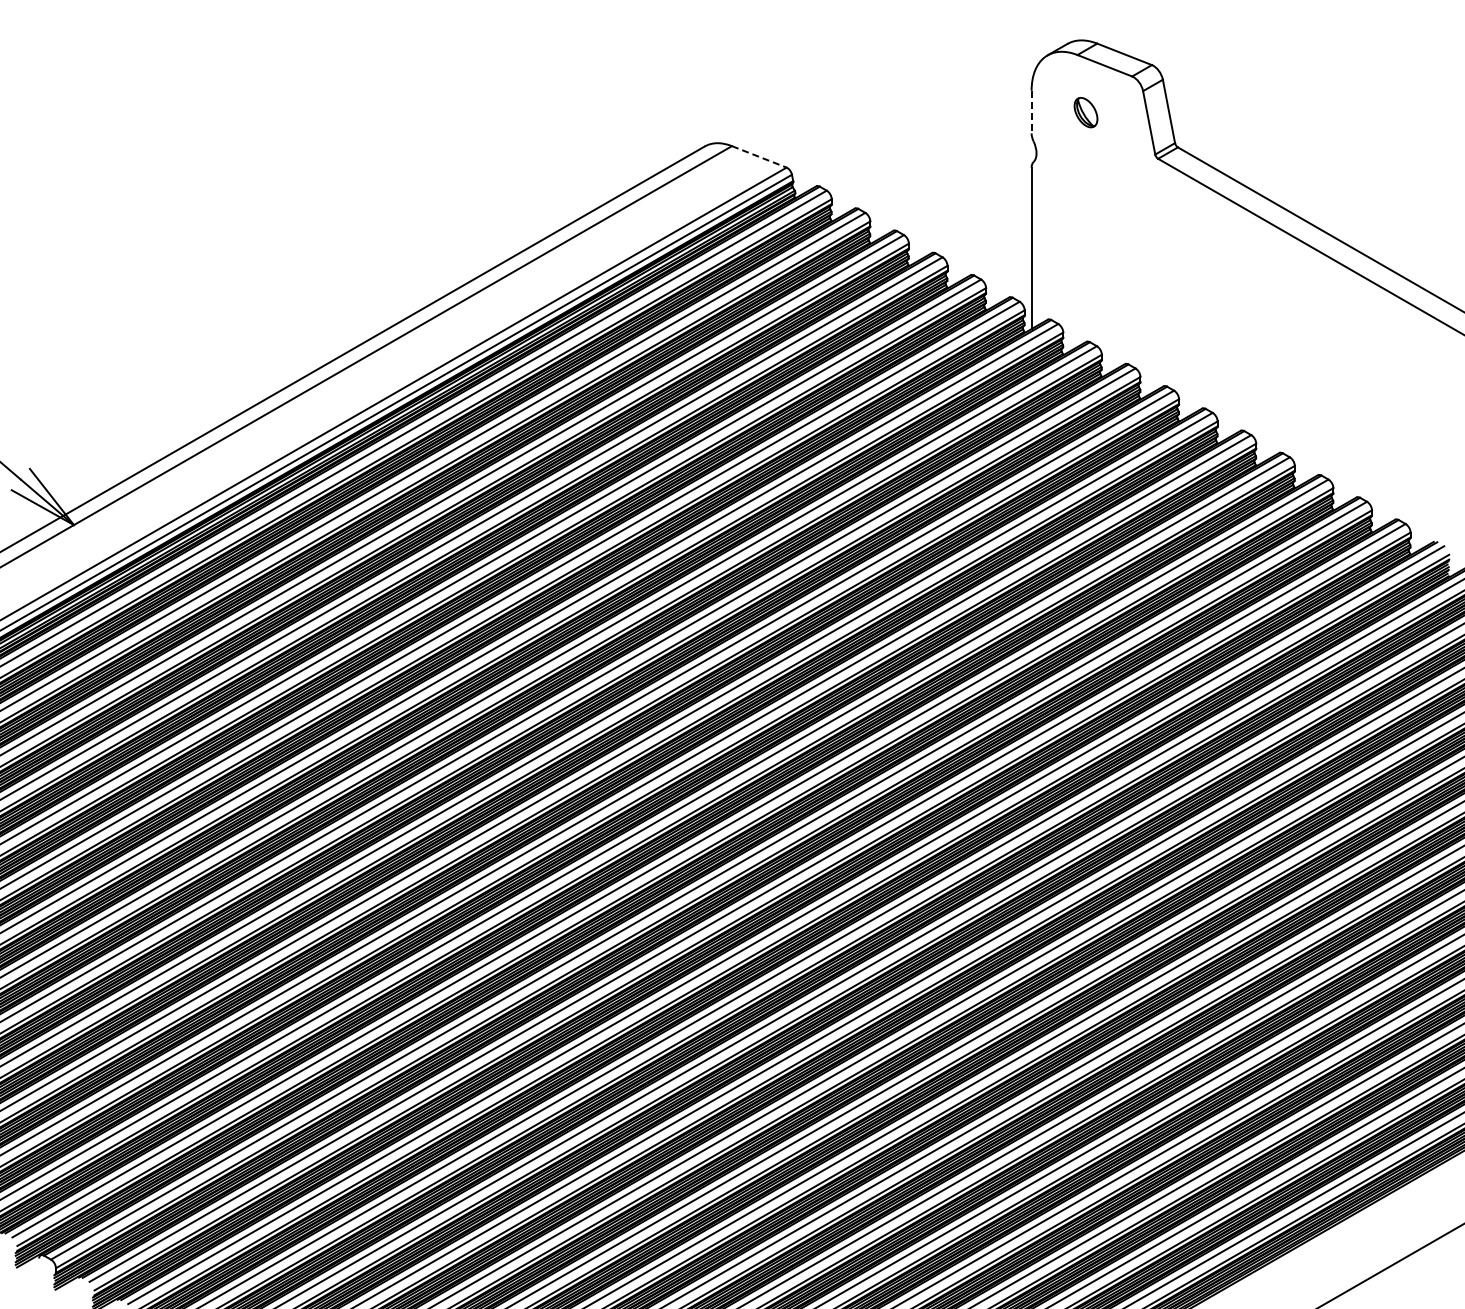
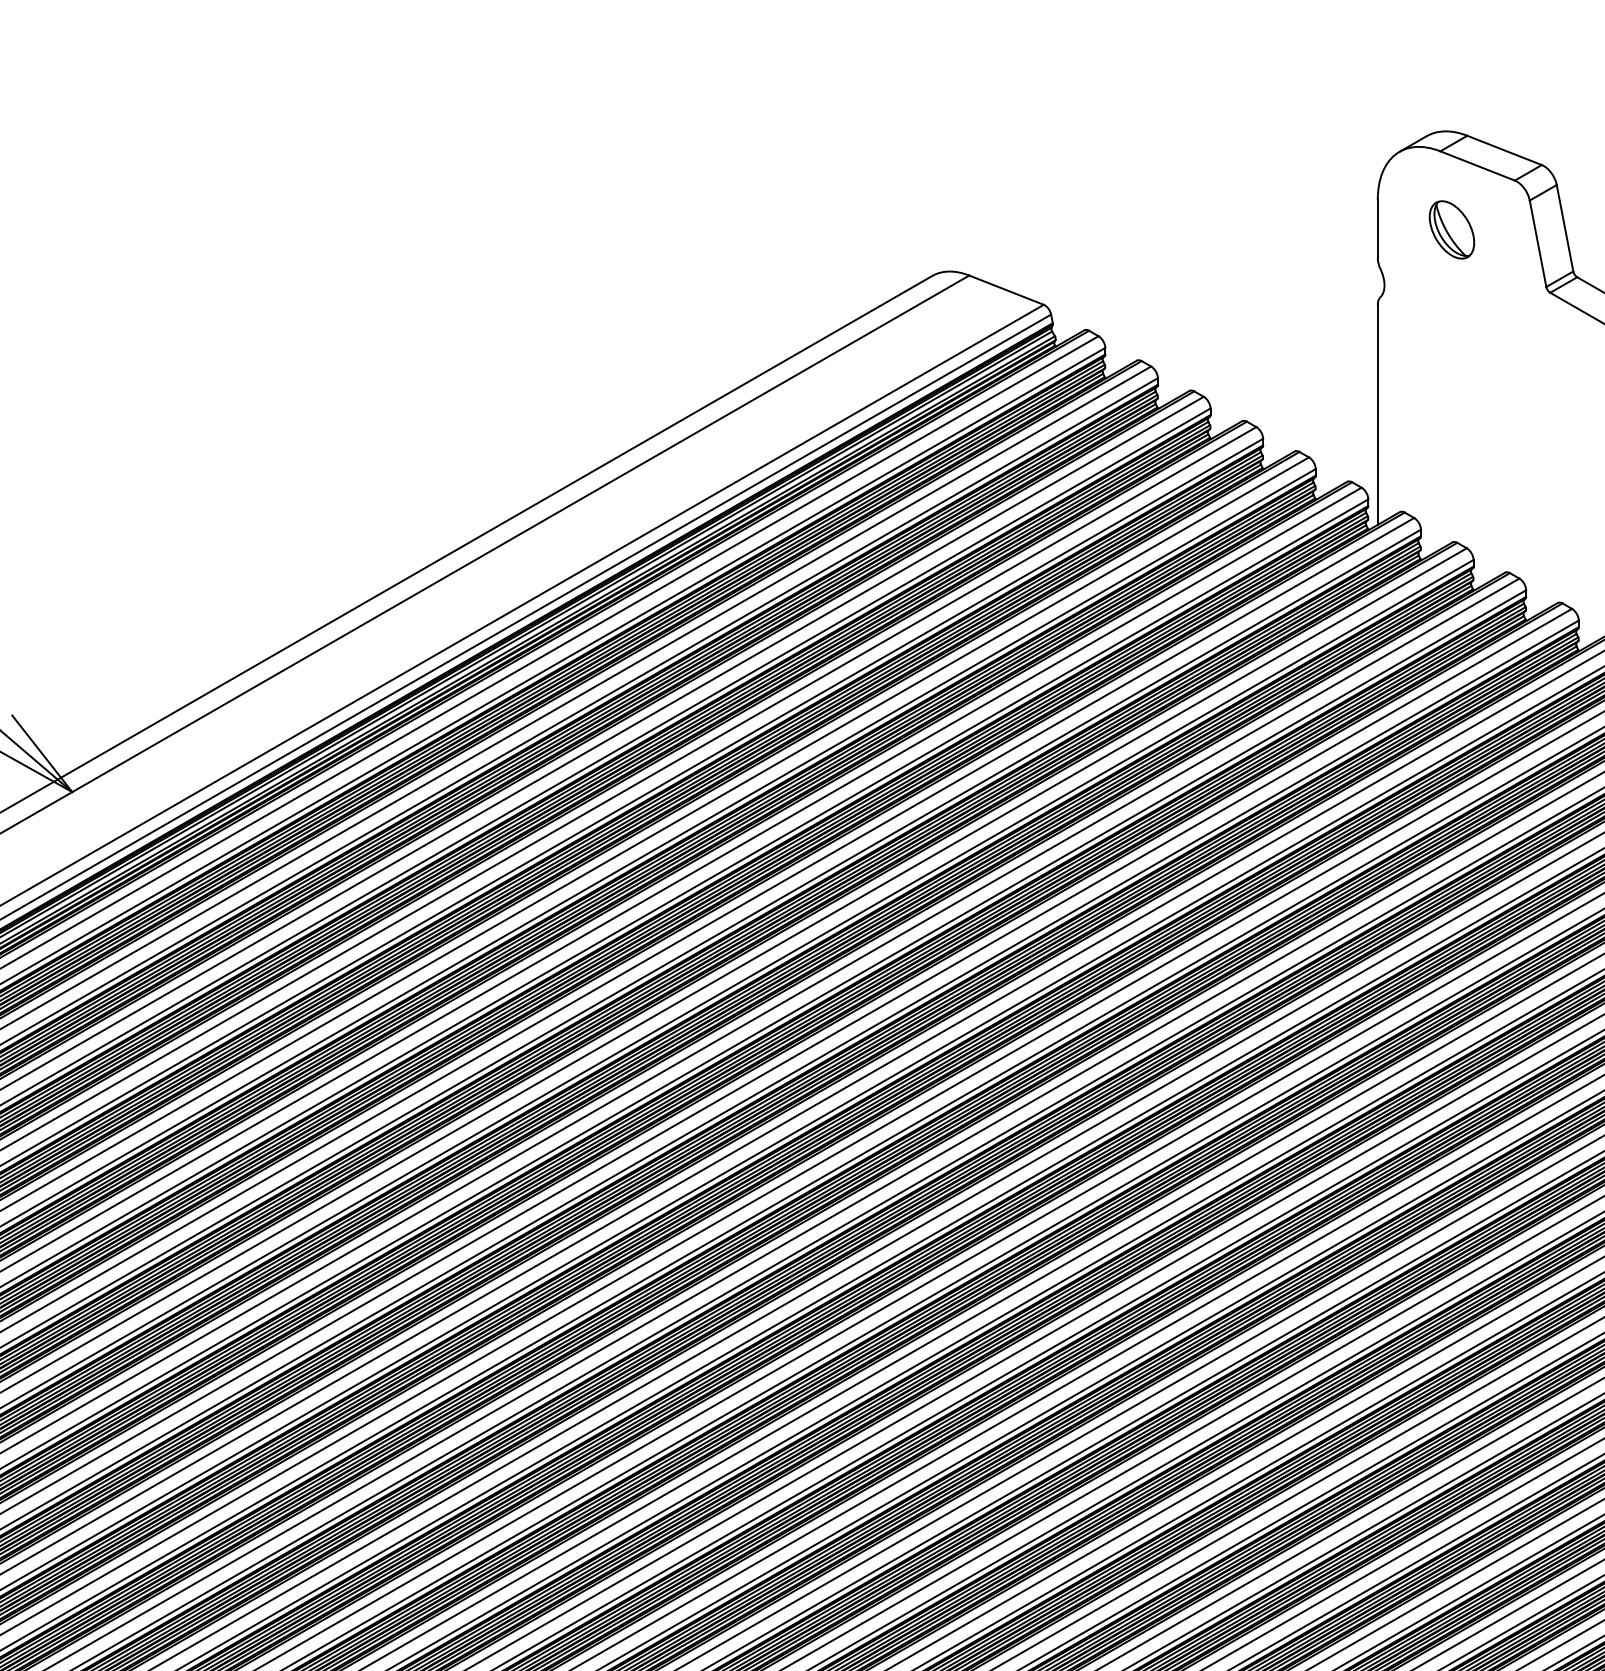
line: (1031, 112) -> (1377, 229), dashed -> solid
part: (1085, 112) -> (1451, 229), size x1.43
line: (759, 157) -> (1006, 291), dashed -> solid

